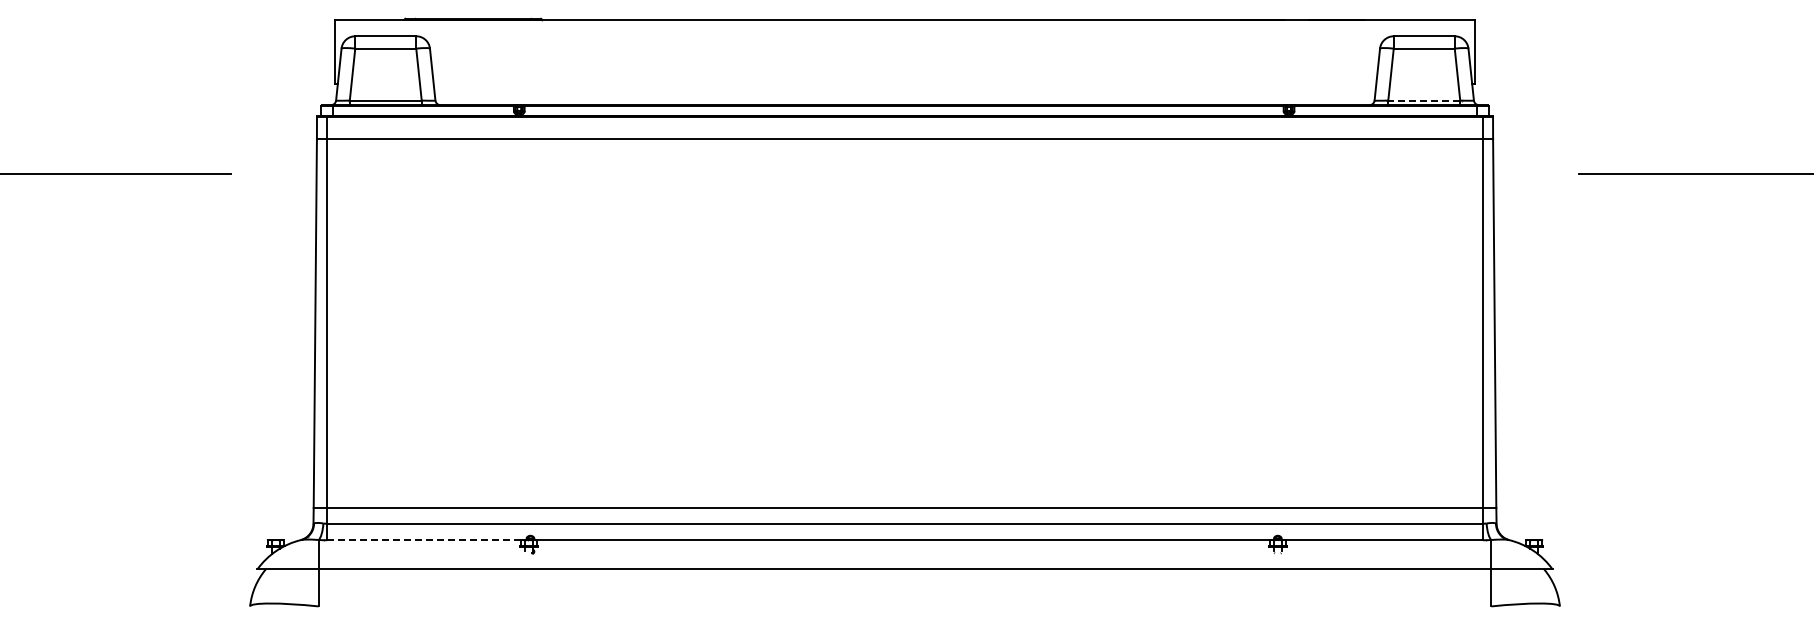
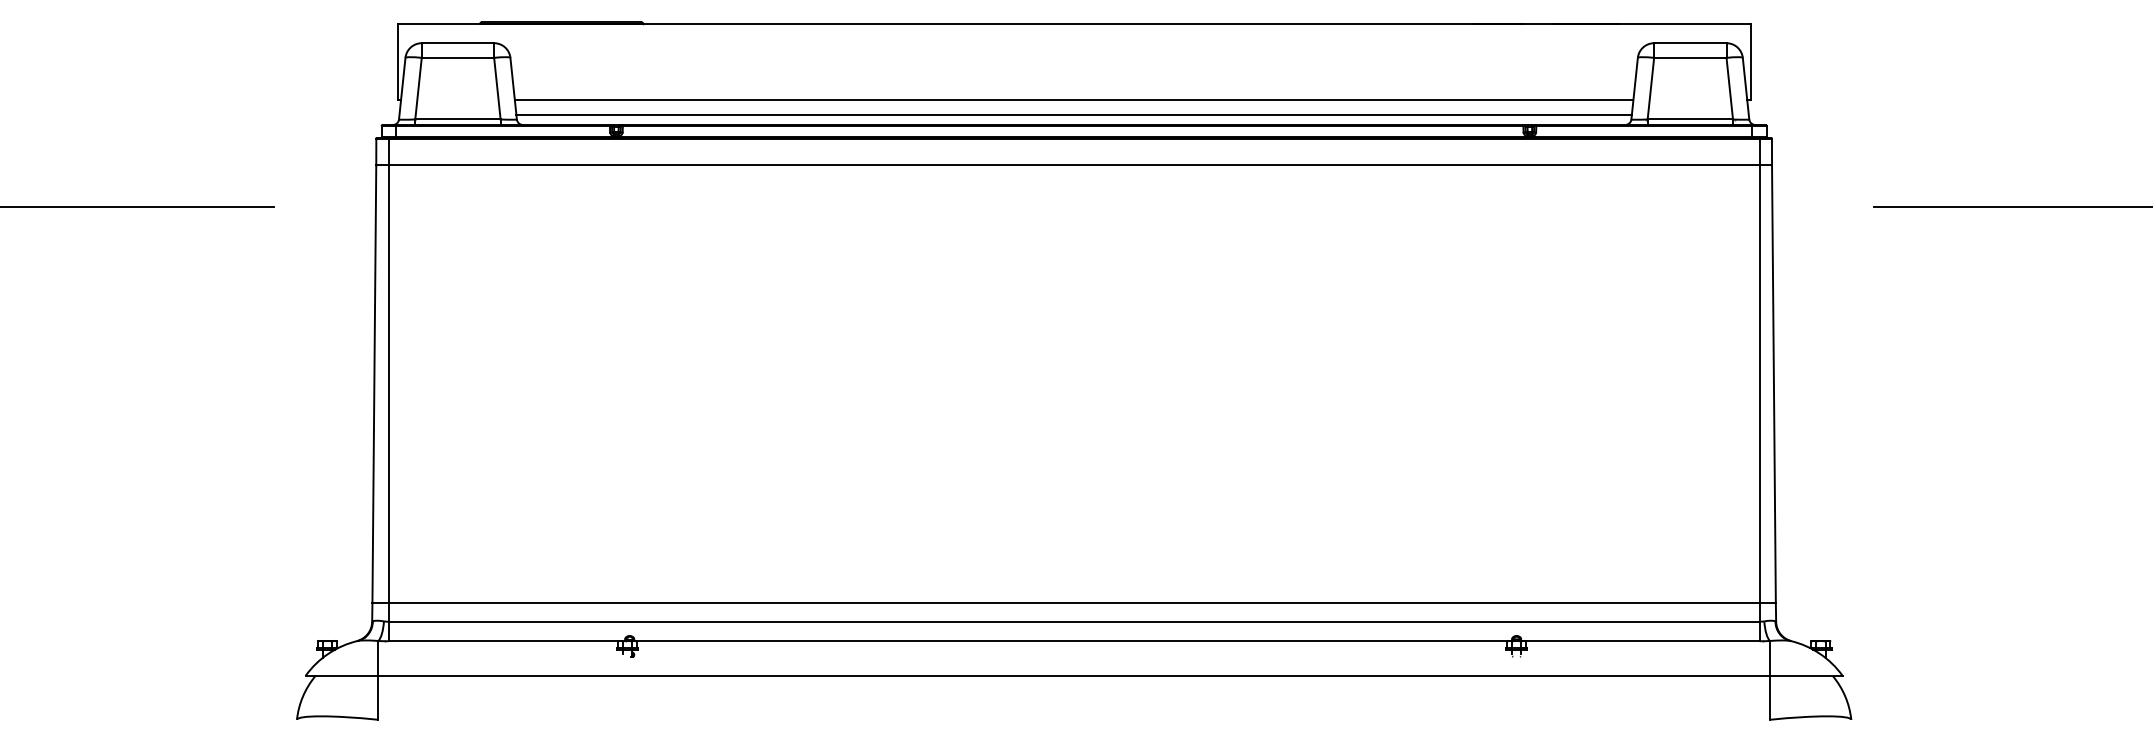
line: (904, 84) -> (1073, 100), added
line: (904, 97) -> (1073, 115), added
line: (1424, 100) -> (1690, 119), dashed -> solid
line: (424, 540) -> (503, 641), dashed -> solid

